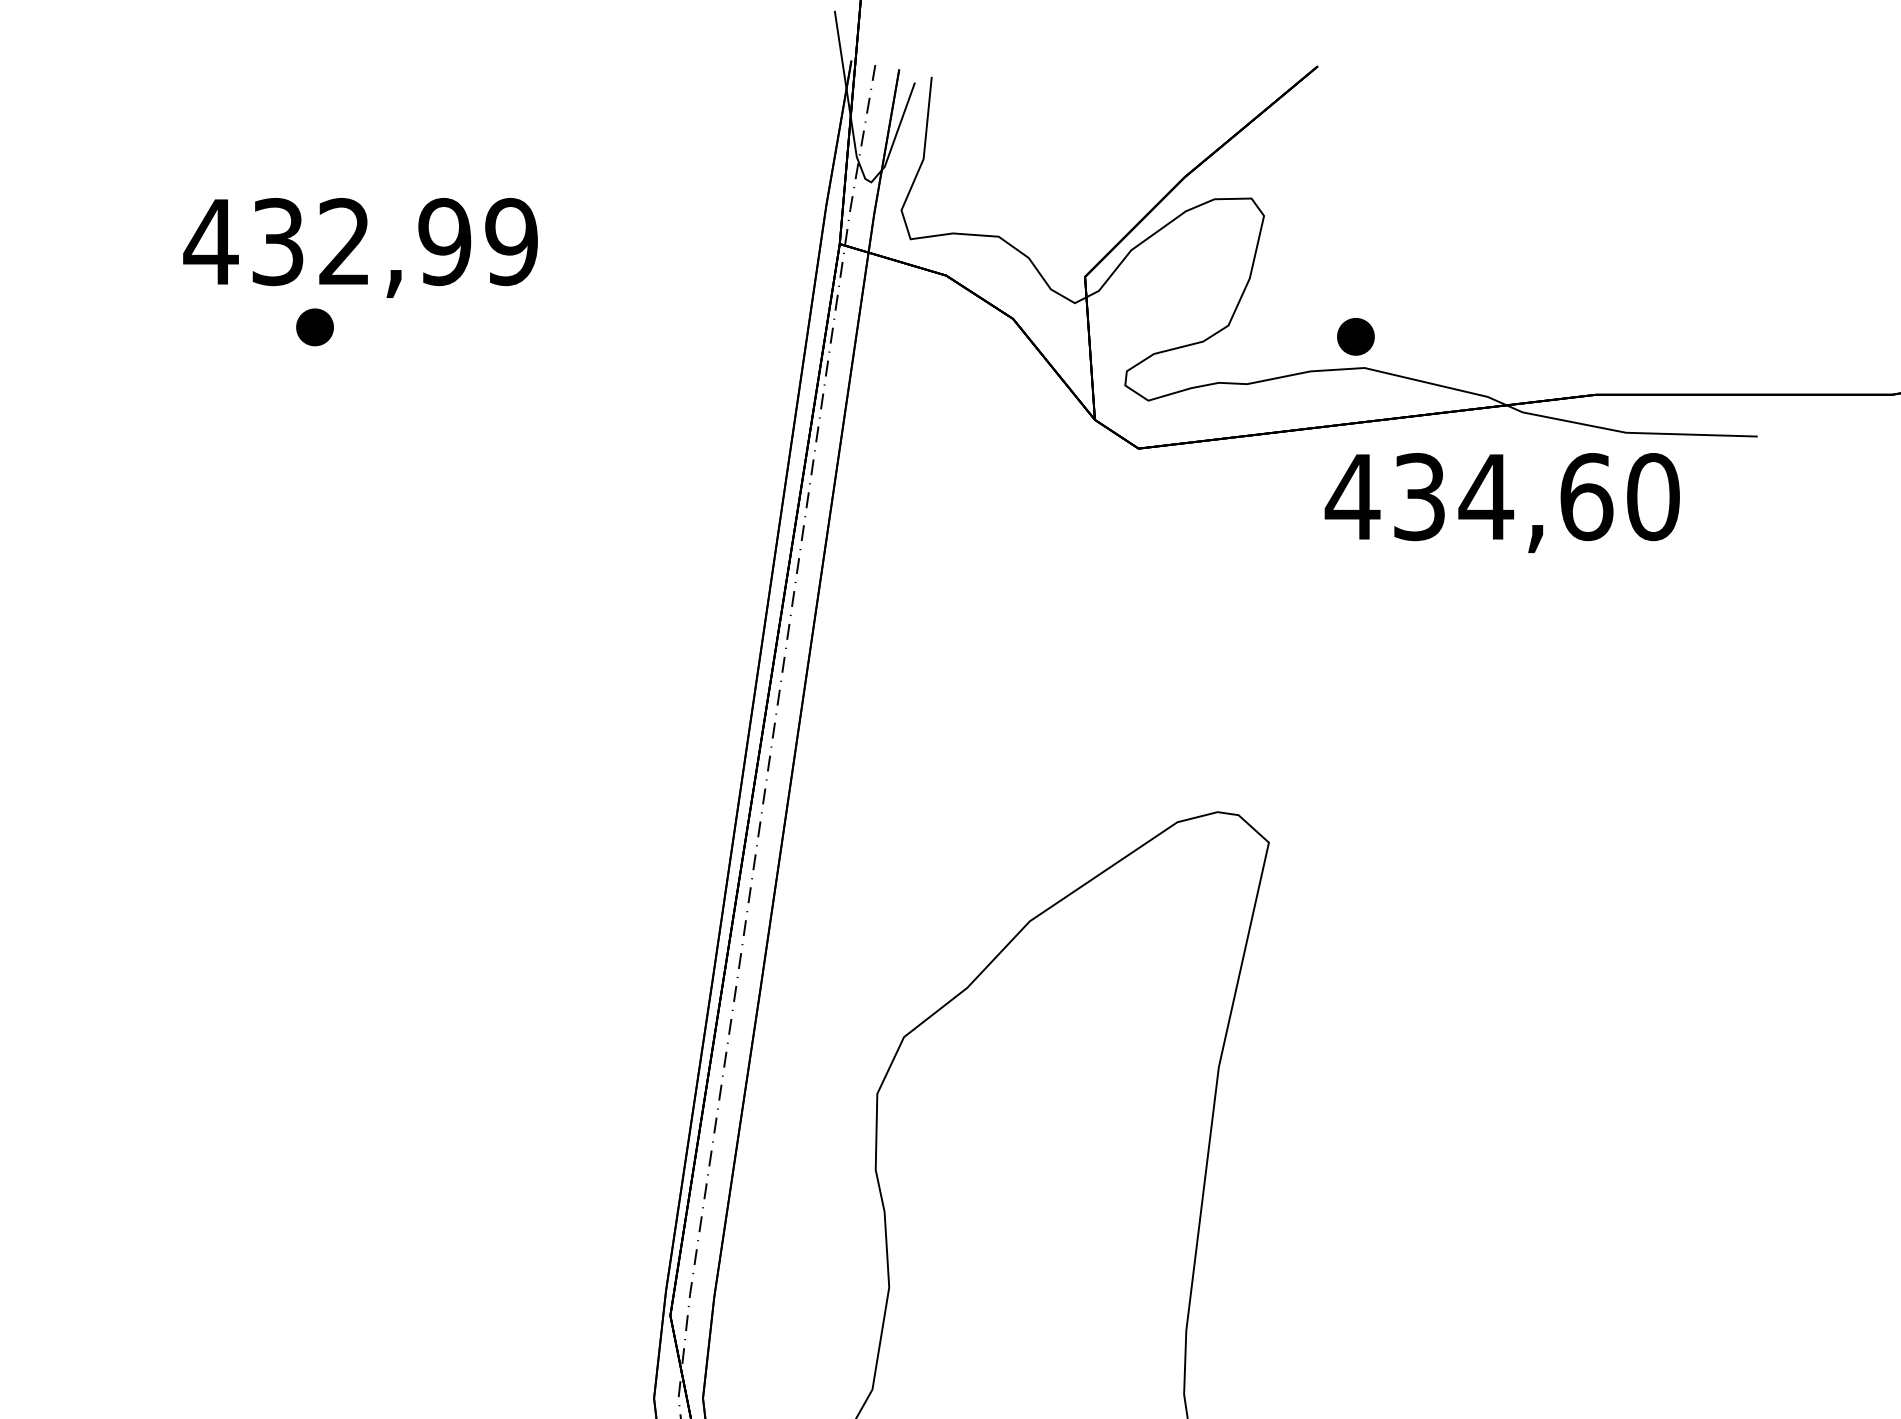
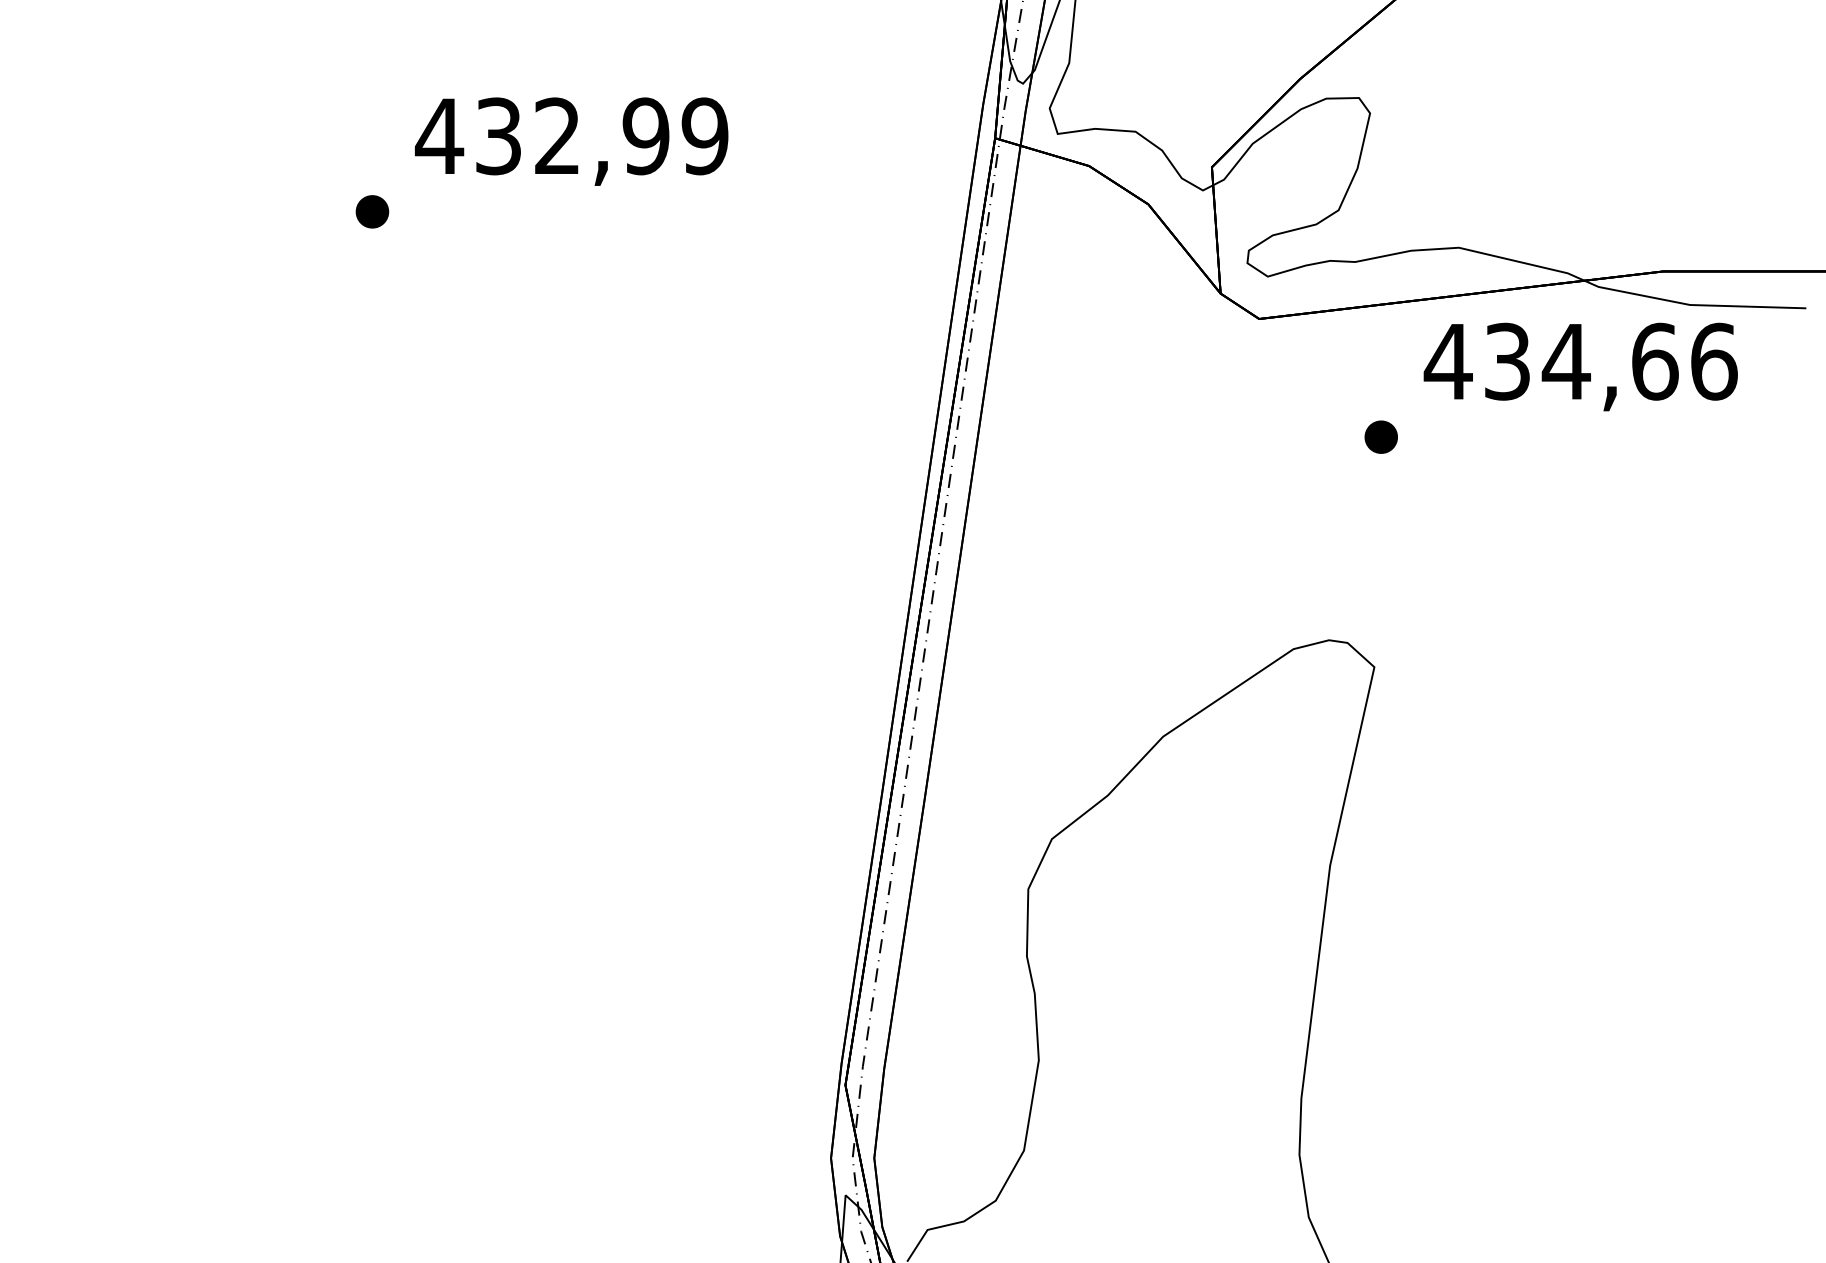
part: (315, 326) -> (372, 211), moved
part: (1355, 336) -> (1380, 436), moved
text: (1653, 496) -> (1714, 361), 434,60 -> 434,66

